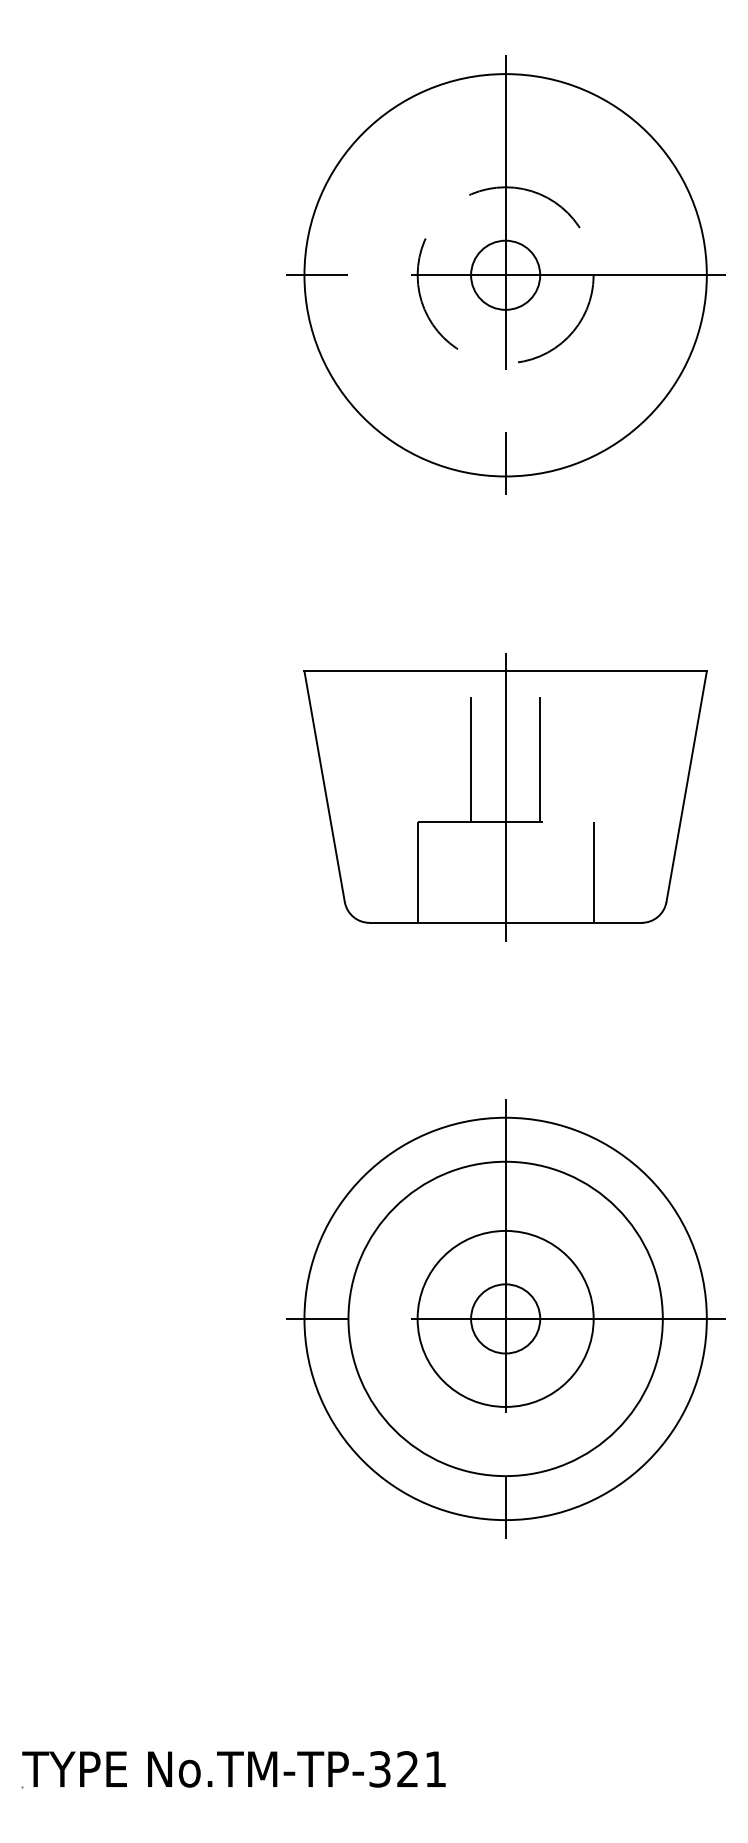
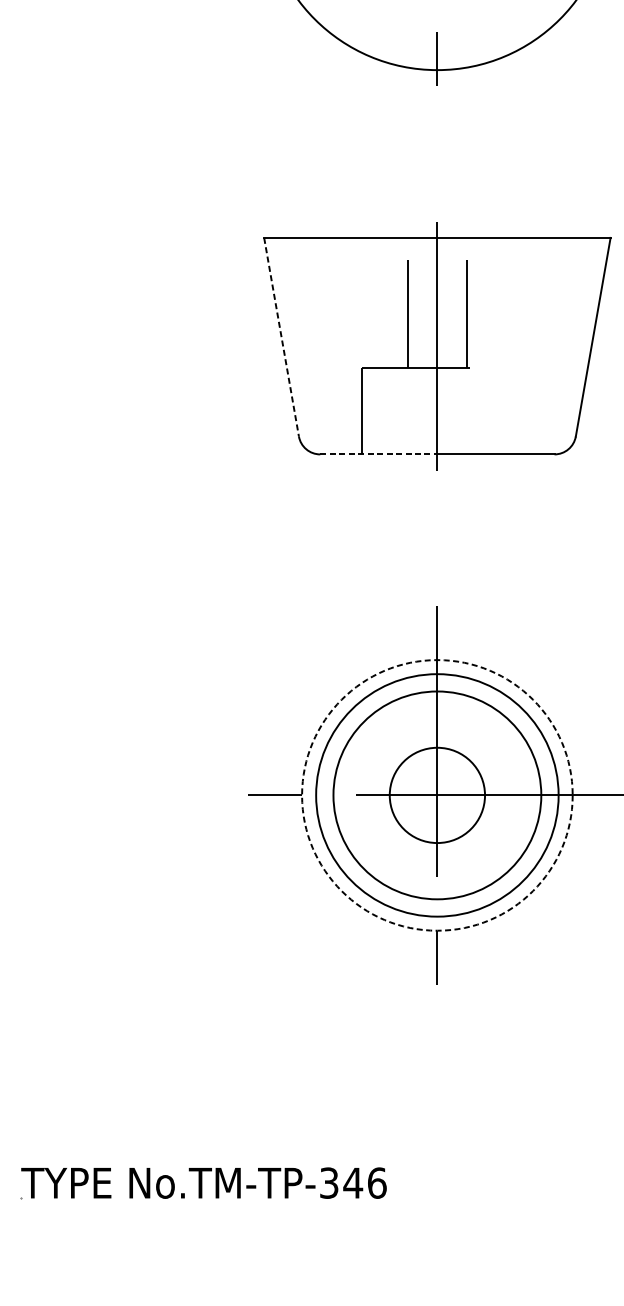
line: (324, 787) -> (281, 337), solid -> dashed
line: (593, 872) -> (513, 411), removed
line: (438, 922) -> (379, 454), solid -> dashed
circle: (505, 1318) -> (437, 795), size x0.6
circle: (505, 1318) -> (437, 795), size x1.6
circle: (505, 1318) -> (437, 795), size x1.6
circle: (505, 1318) -> (437, 795), solid -> dashed
text: (421, 1769) -> (364, 1183), No.TM-TP-321 -> No.TM-TP-346

